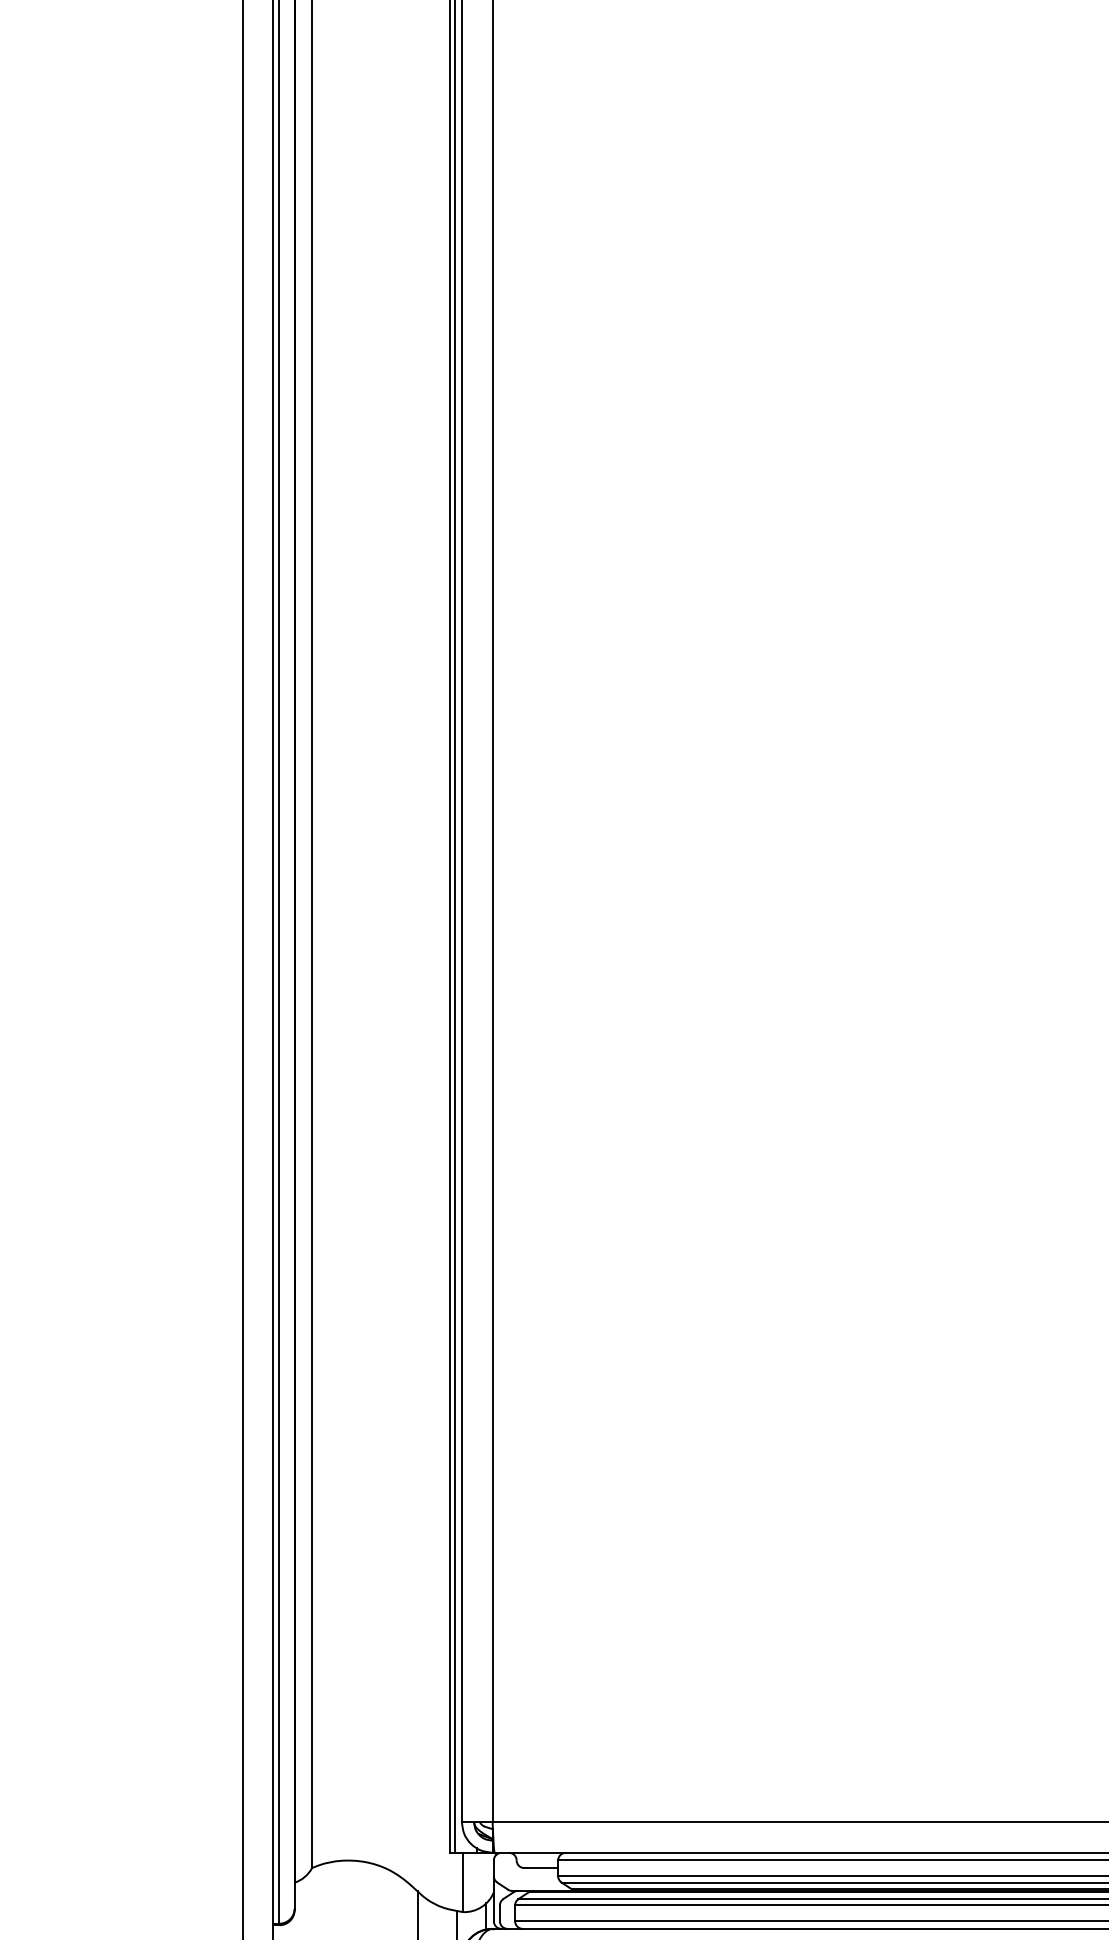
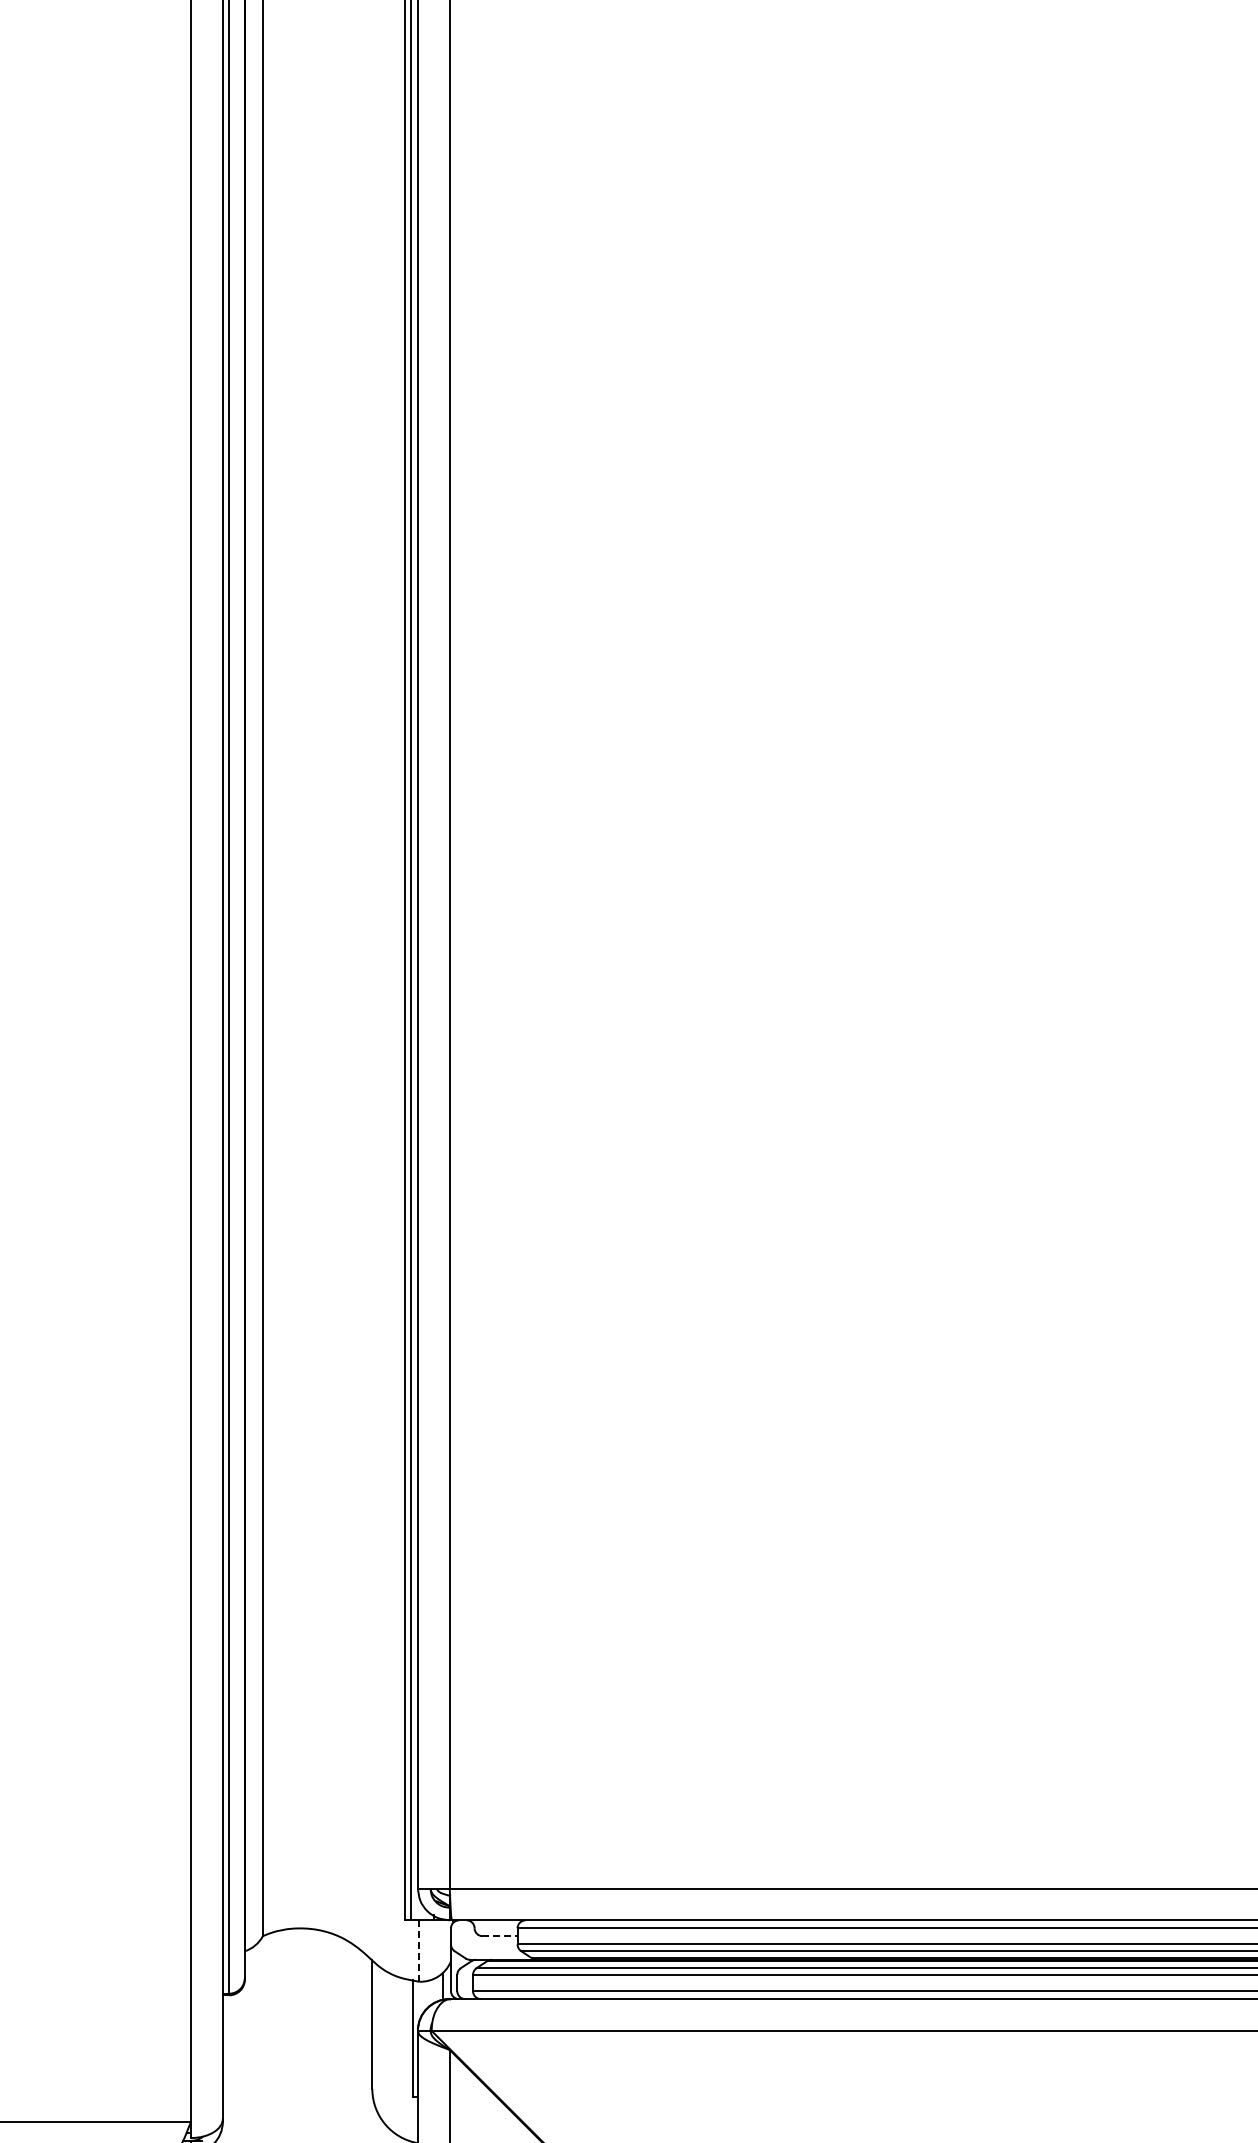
line: (541, 1868) -> (500, 1936), solid -> dashed
line: (463, 1882) -> (419, 1951), solid -> dashed

